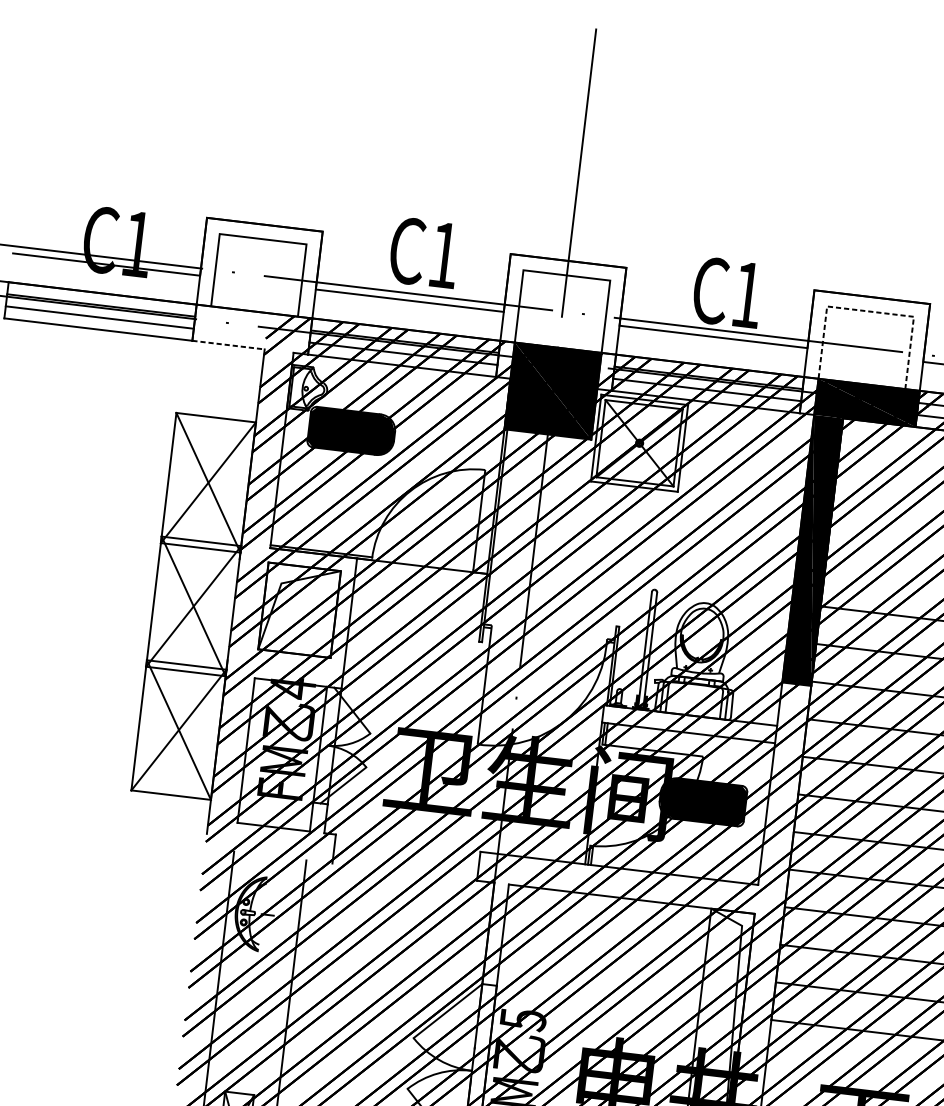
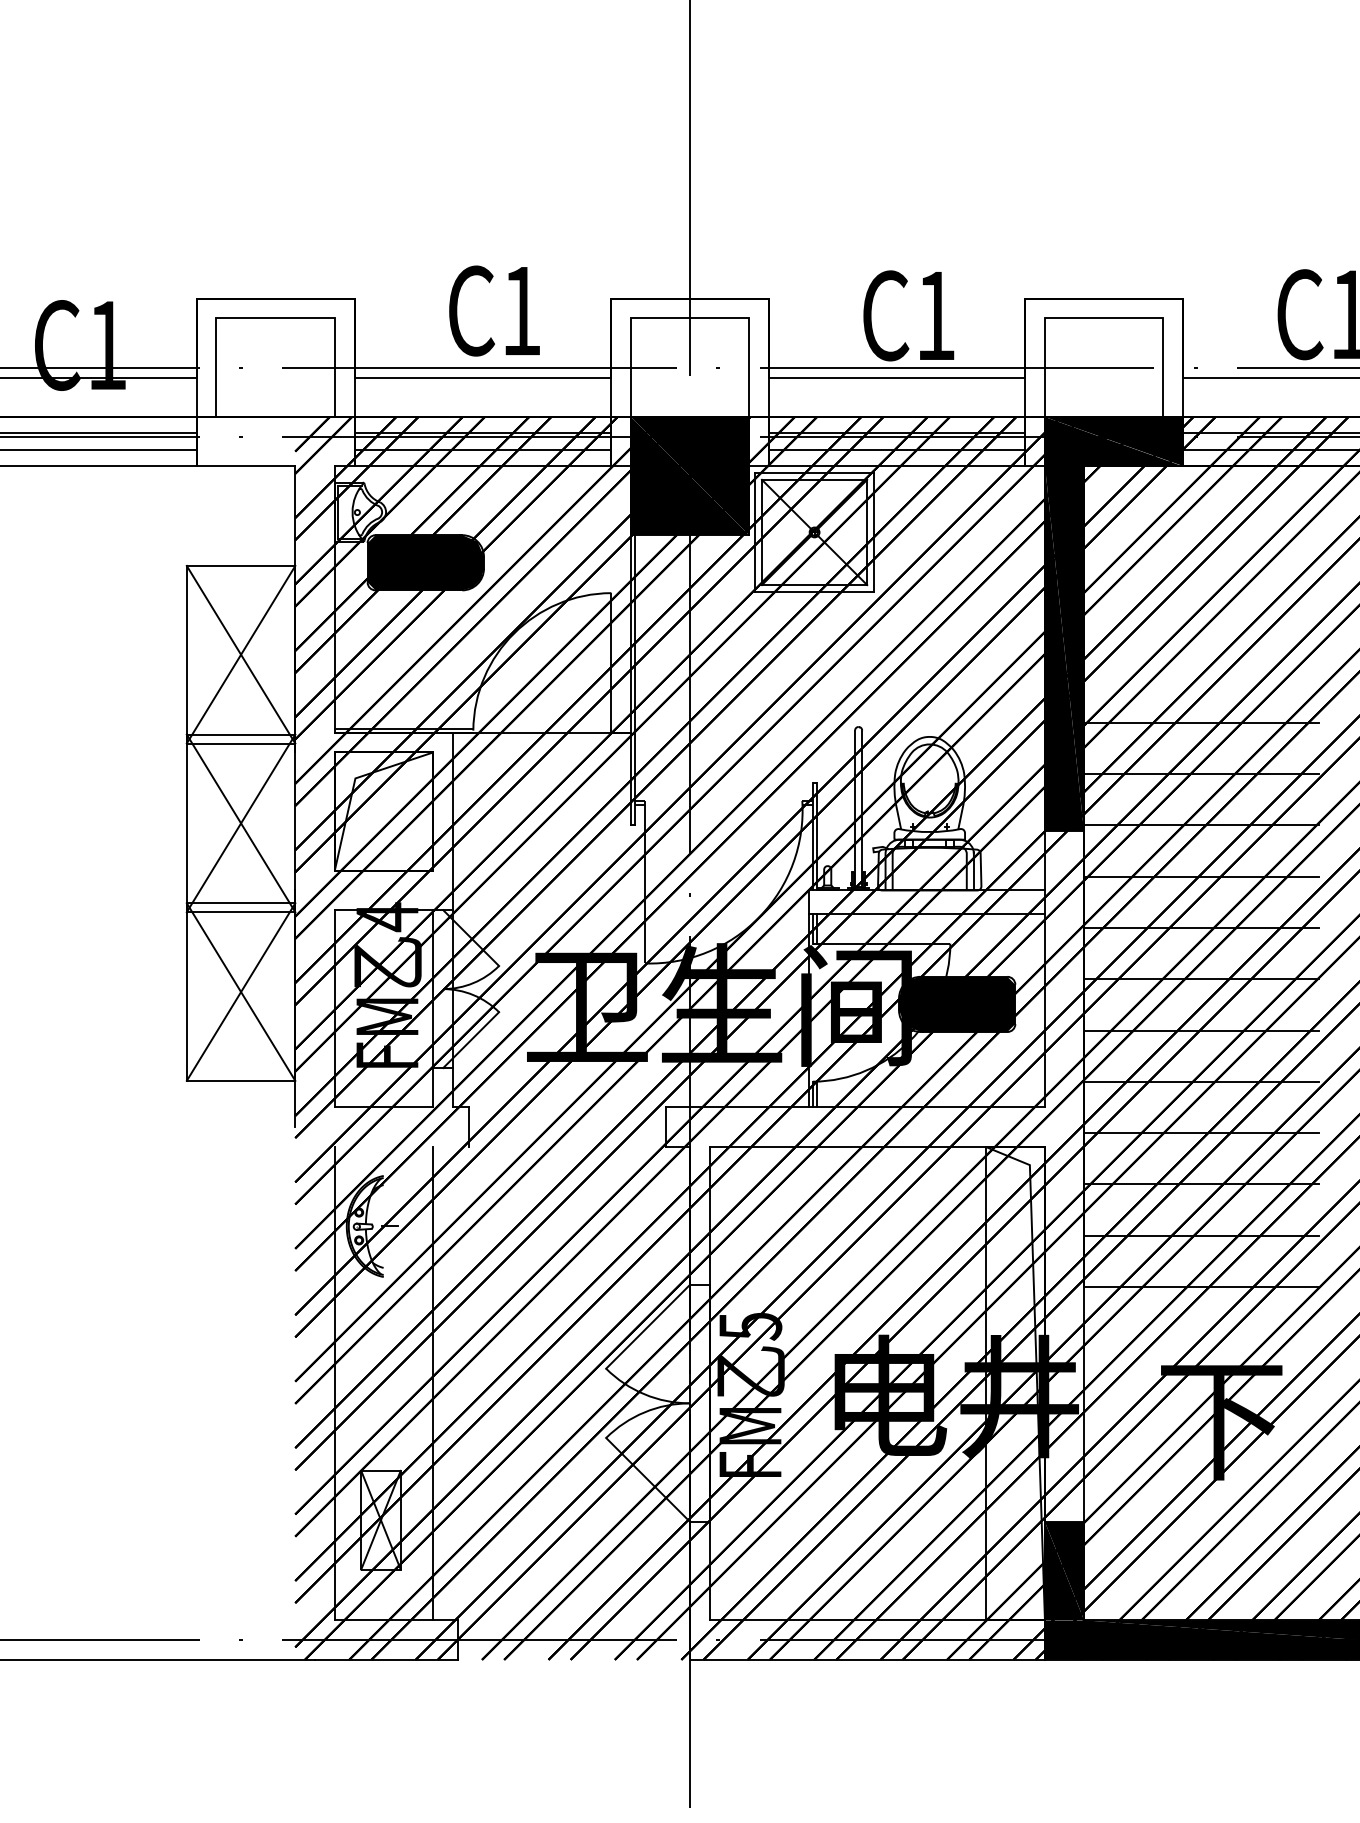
line: (870, 311) -> (1103, 318), dashed -> solid
line: (228, 345) -> (246, 466), dashed -> solid

